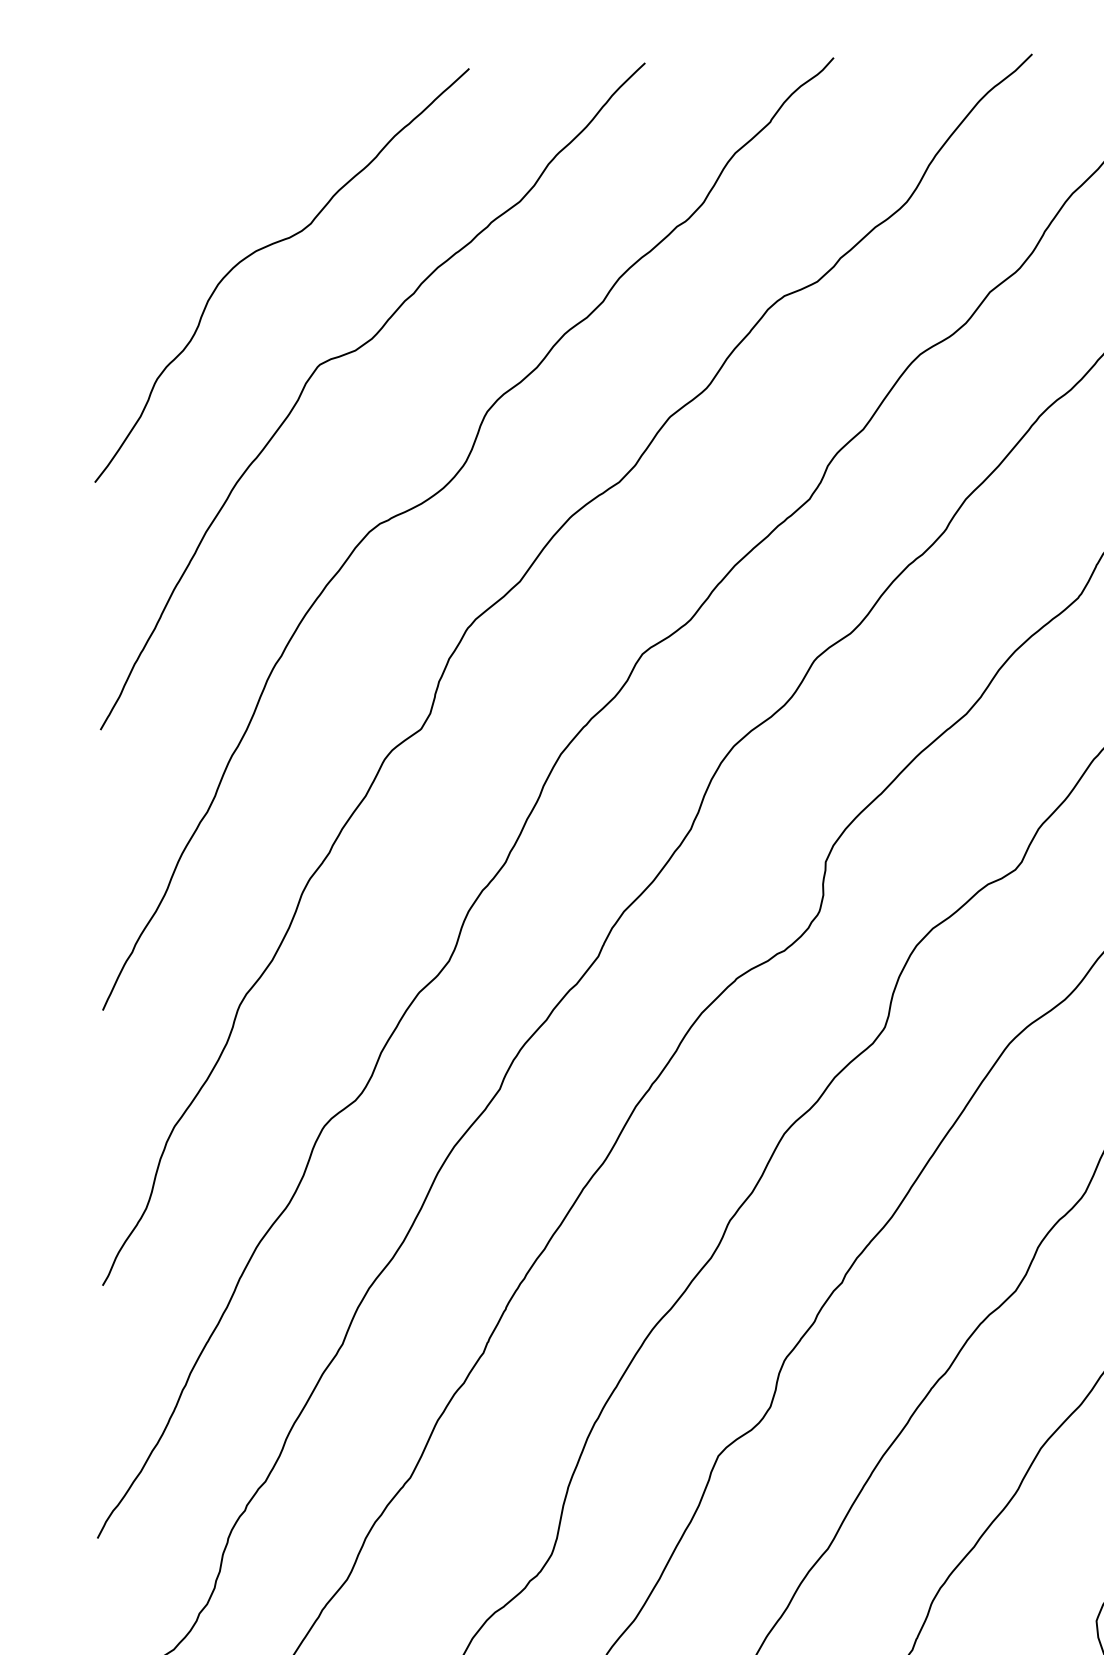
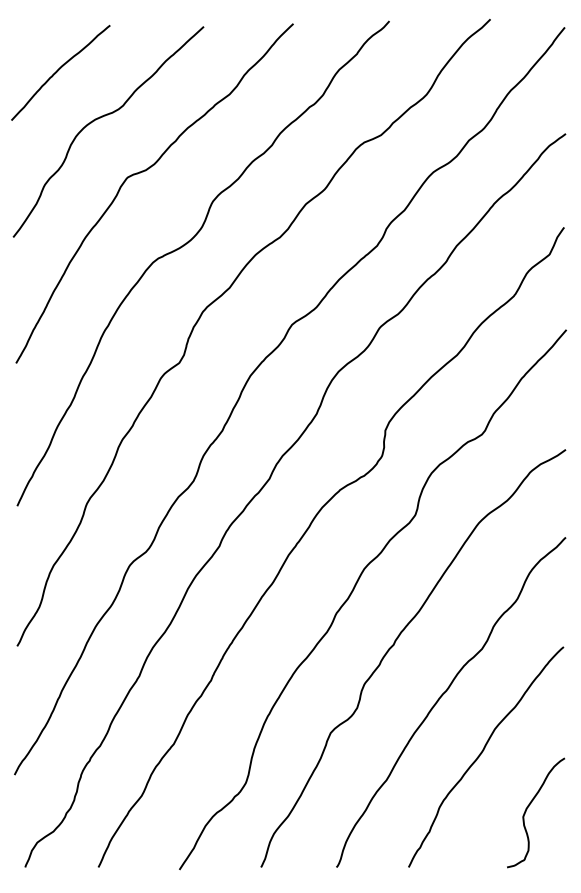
curve: (185, 154) -> (59, 70), added

